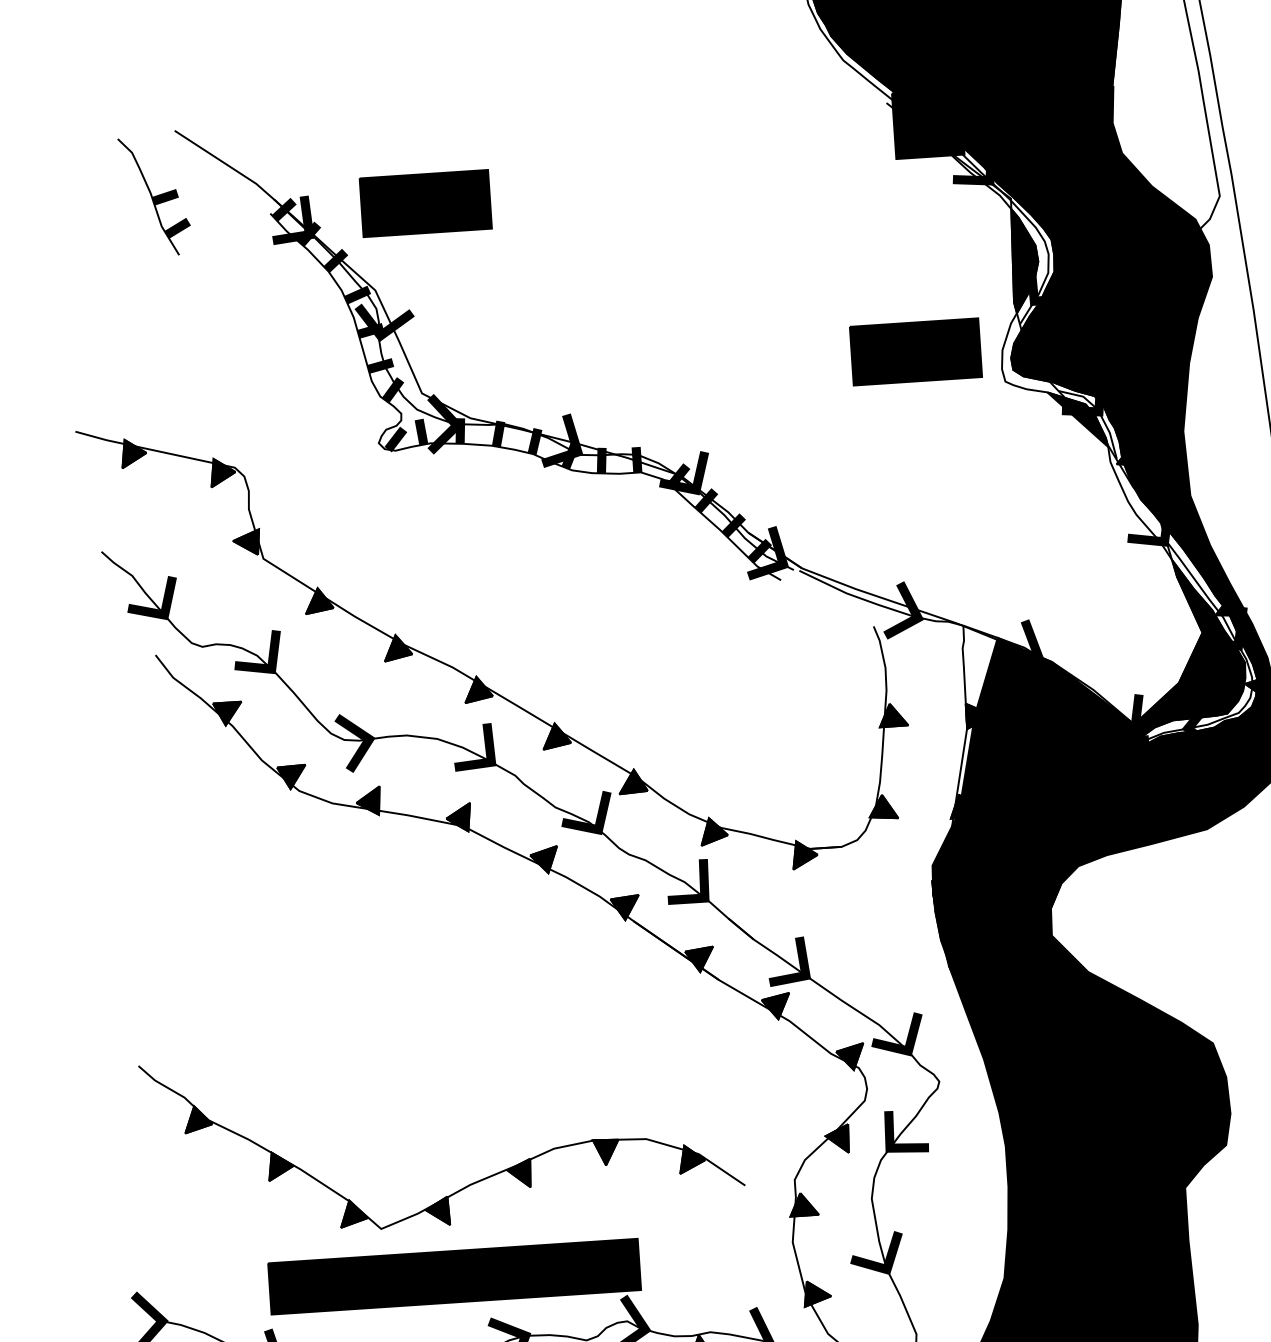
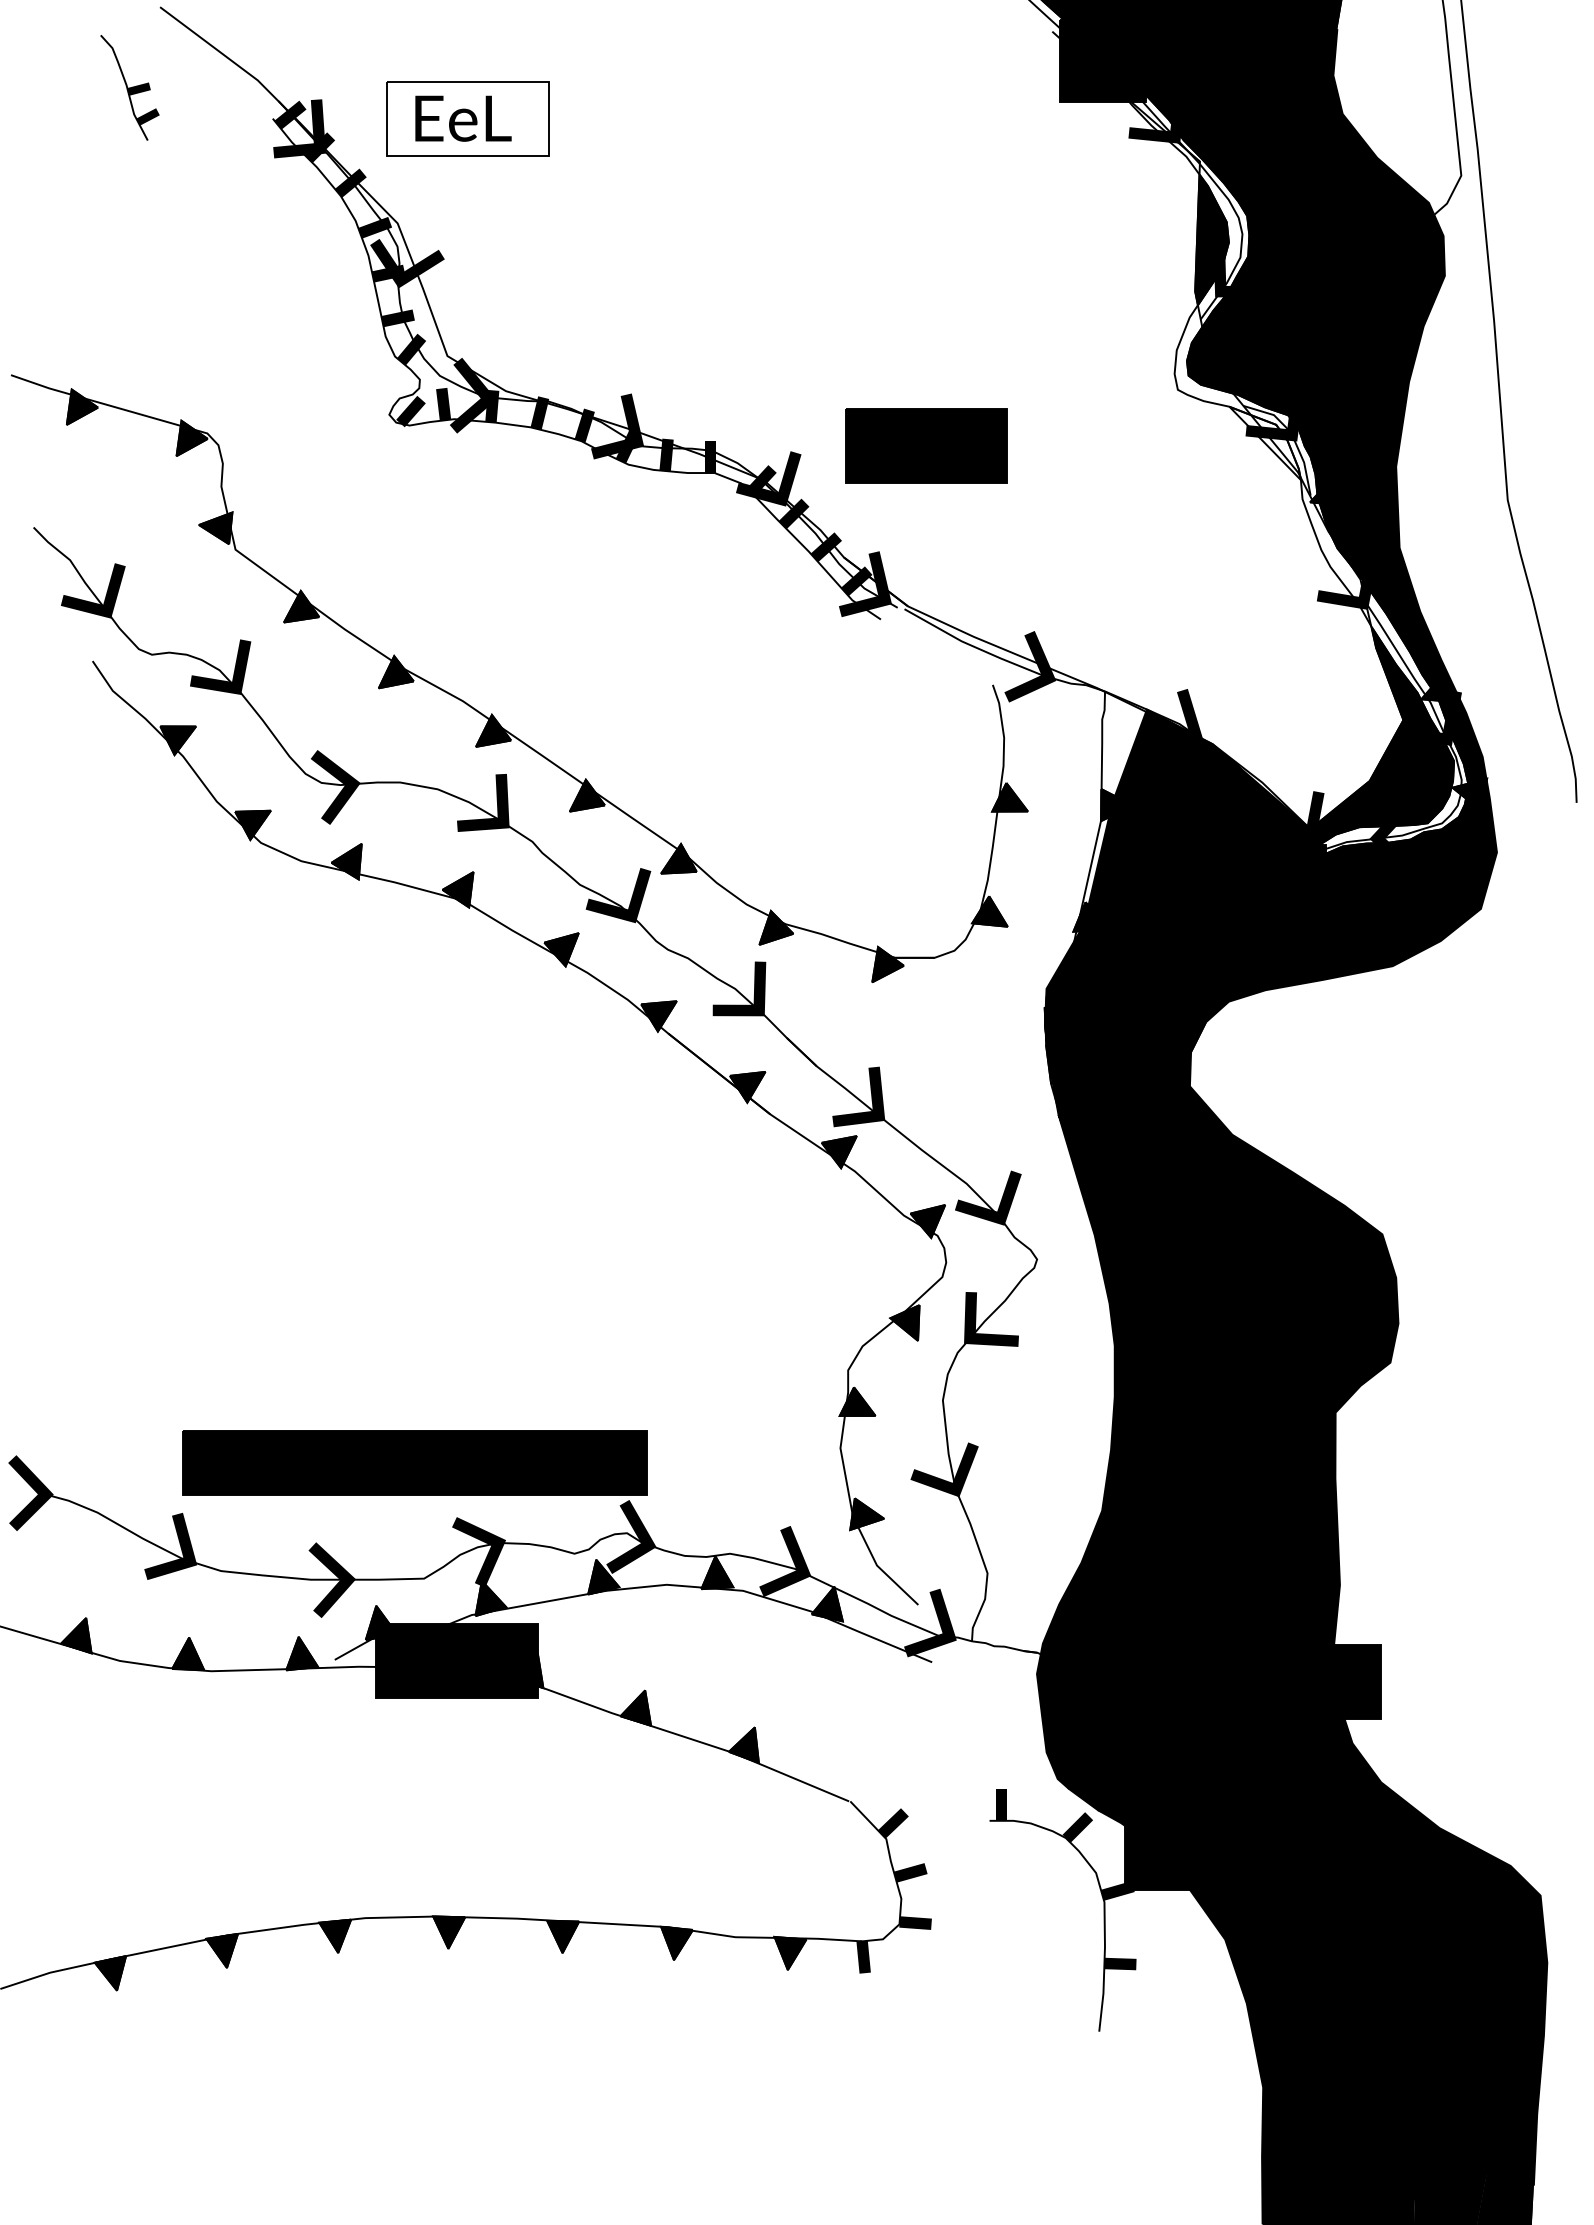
part: (154, 196) -> (129, 87), size x0.7
fill: (425, 203) -> (467, 118), removed
part: (915, 351) -> (926, 445), moved
fill: (1077, 419) -> (1264, 443), removed
part: (469, 1184) -> (441, 1348), removed

